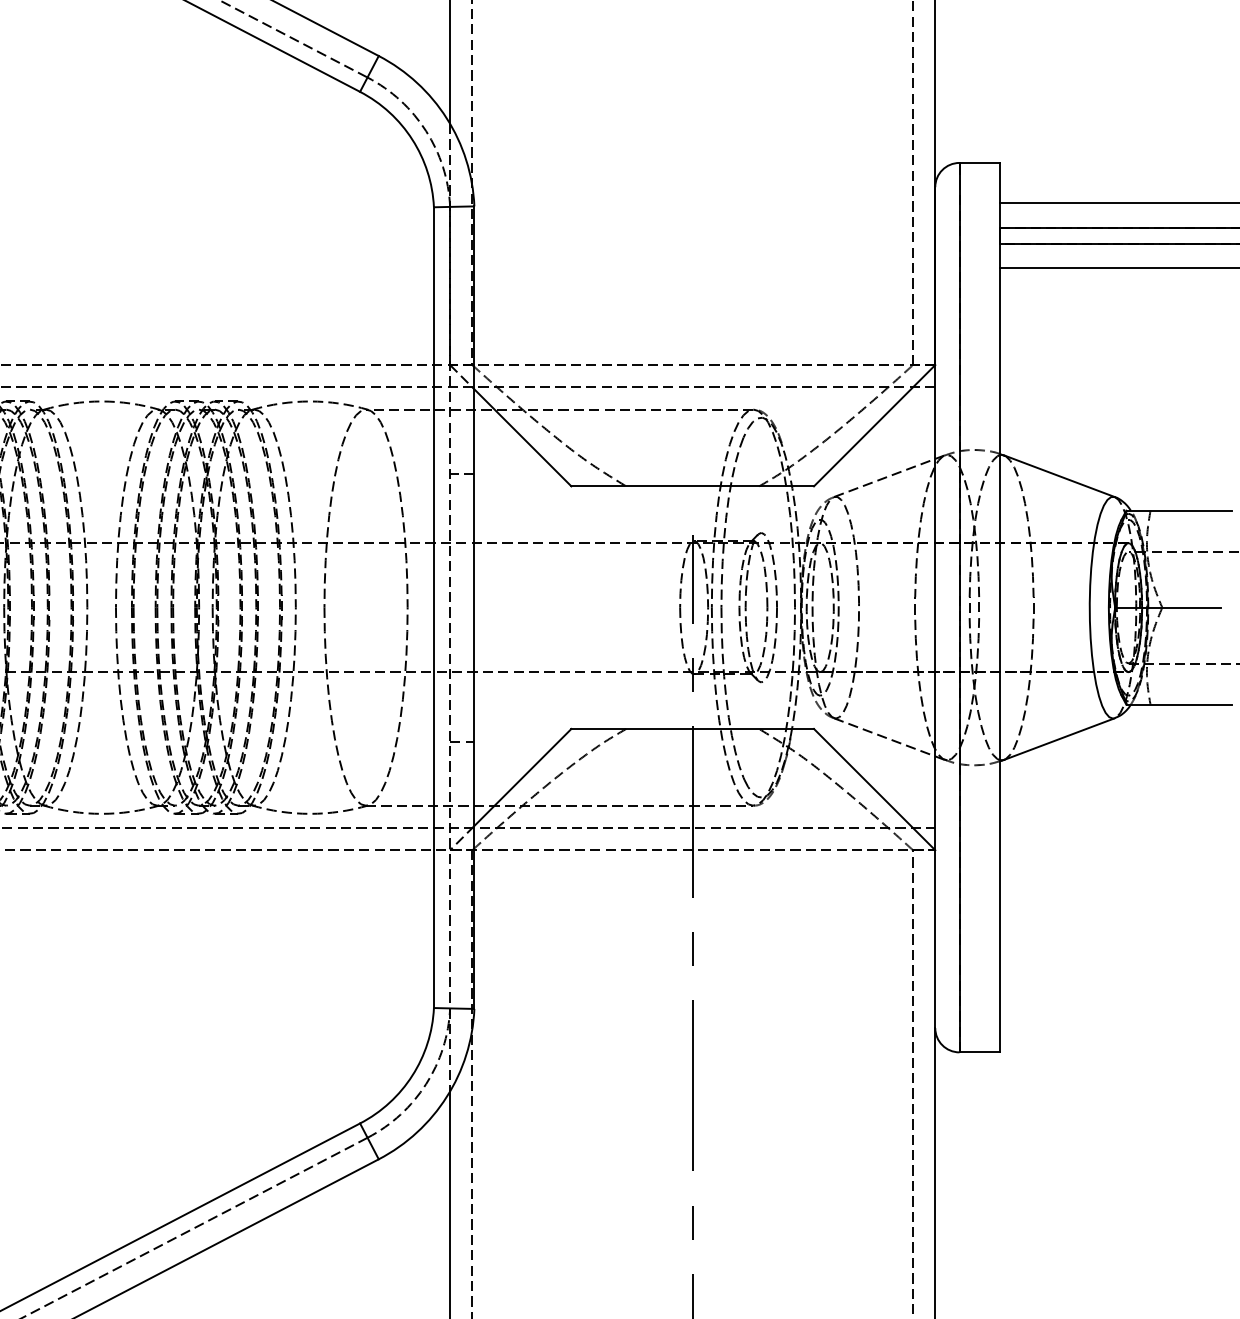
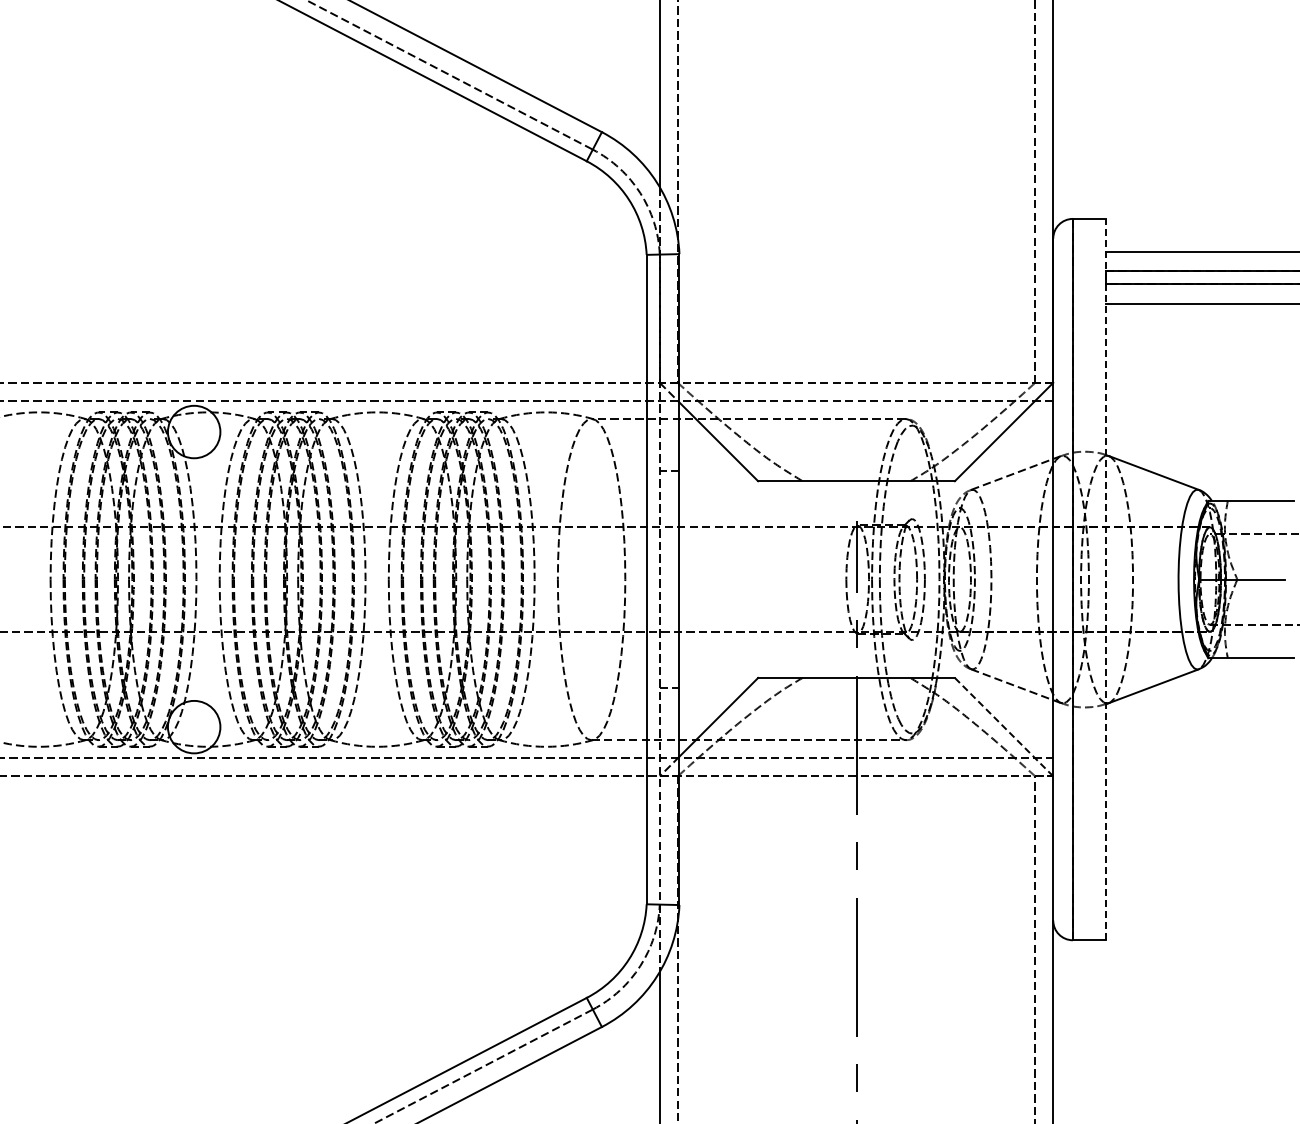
line: (999, 607) -> (1105, 579), solid -> dashed
line: (875, 790) -> (1004, 727), solid -> dashed

